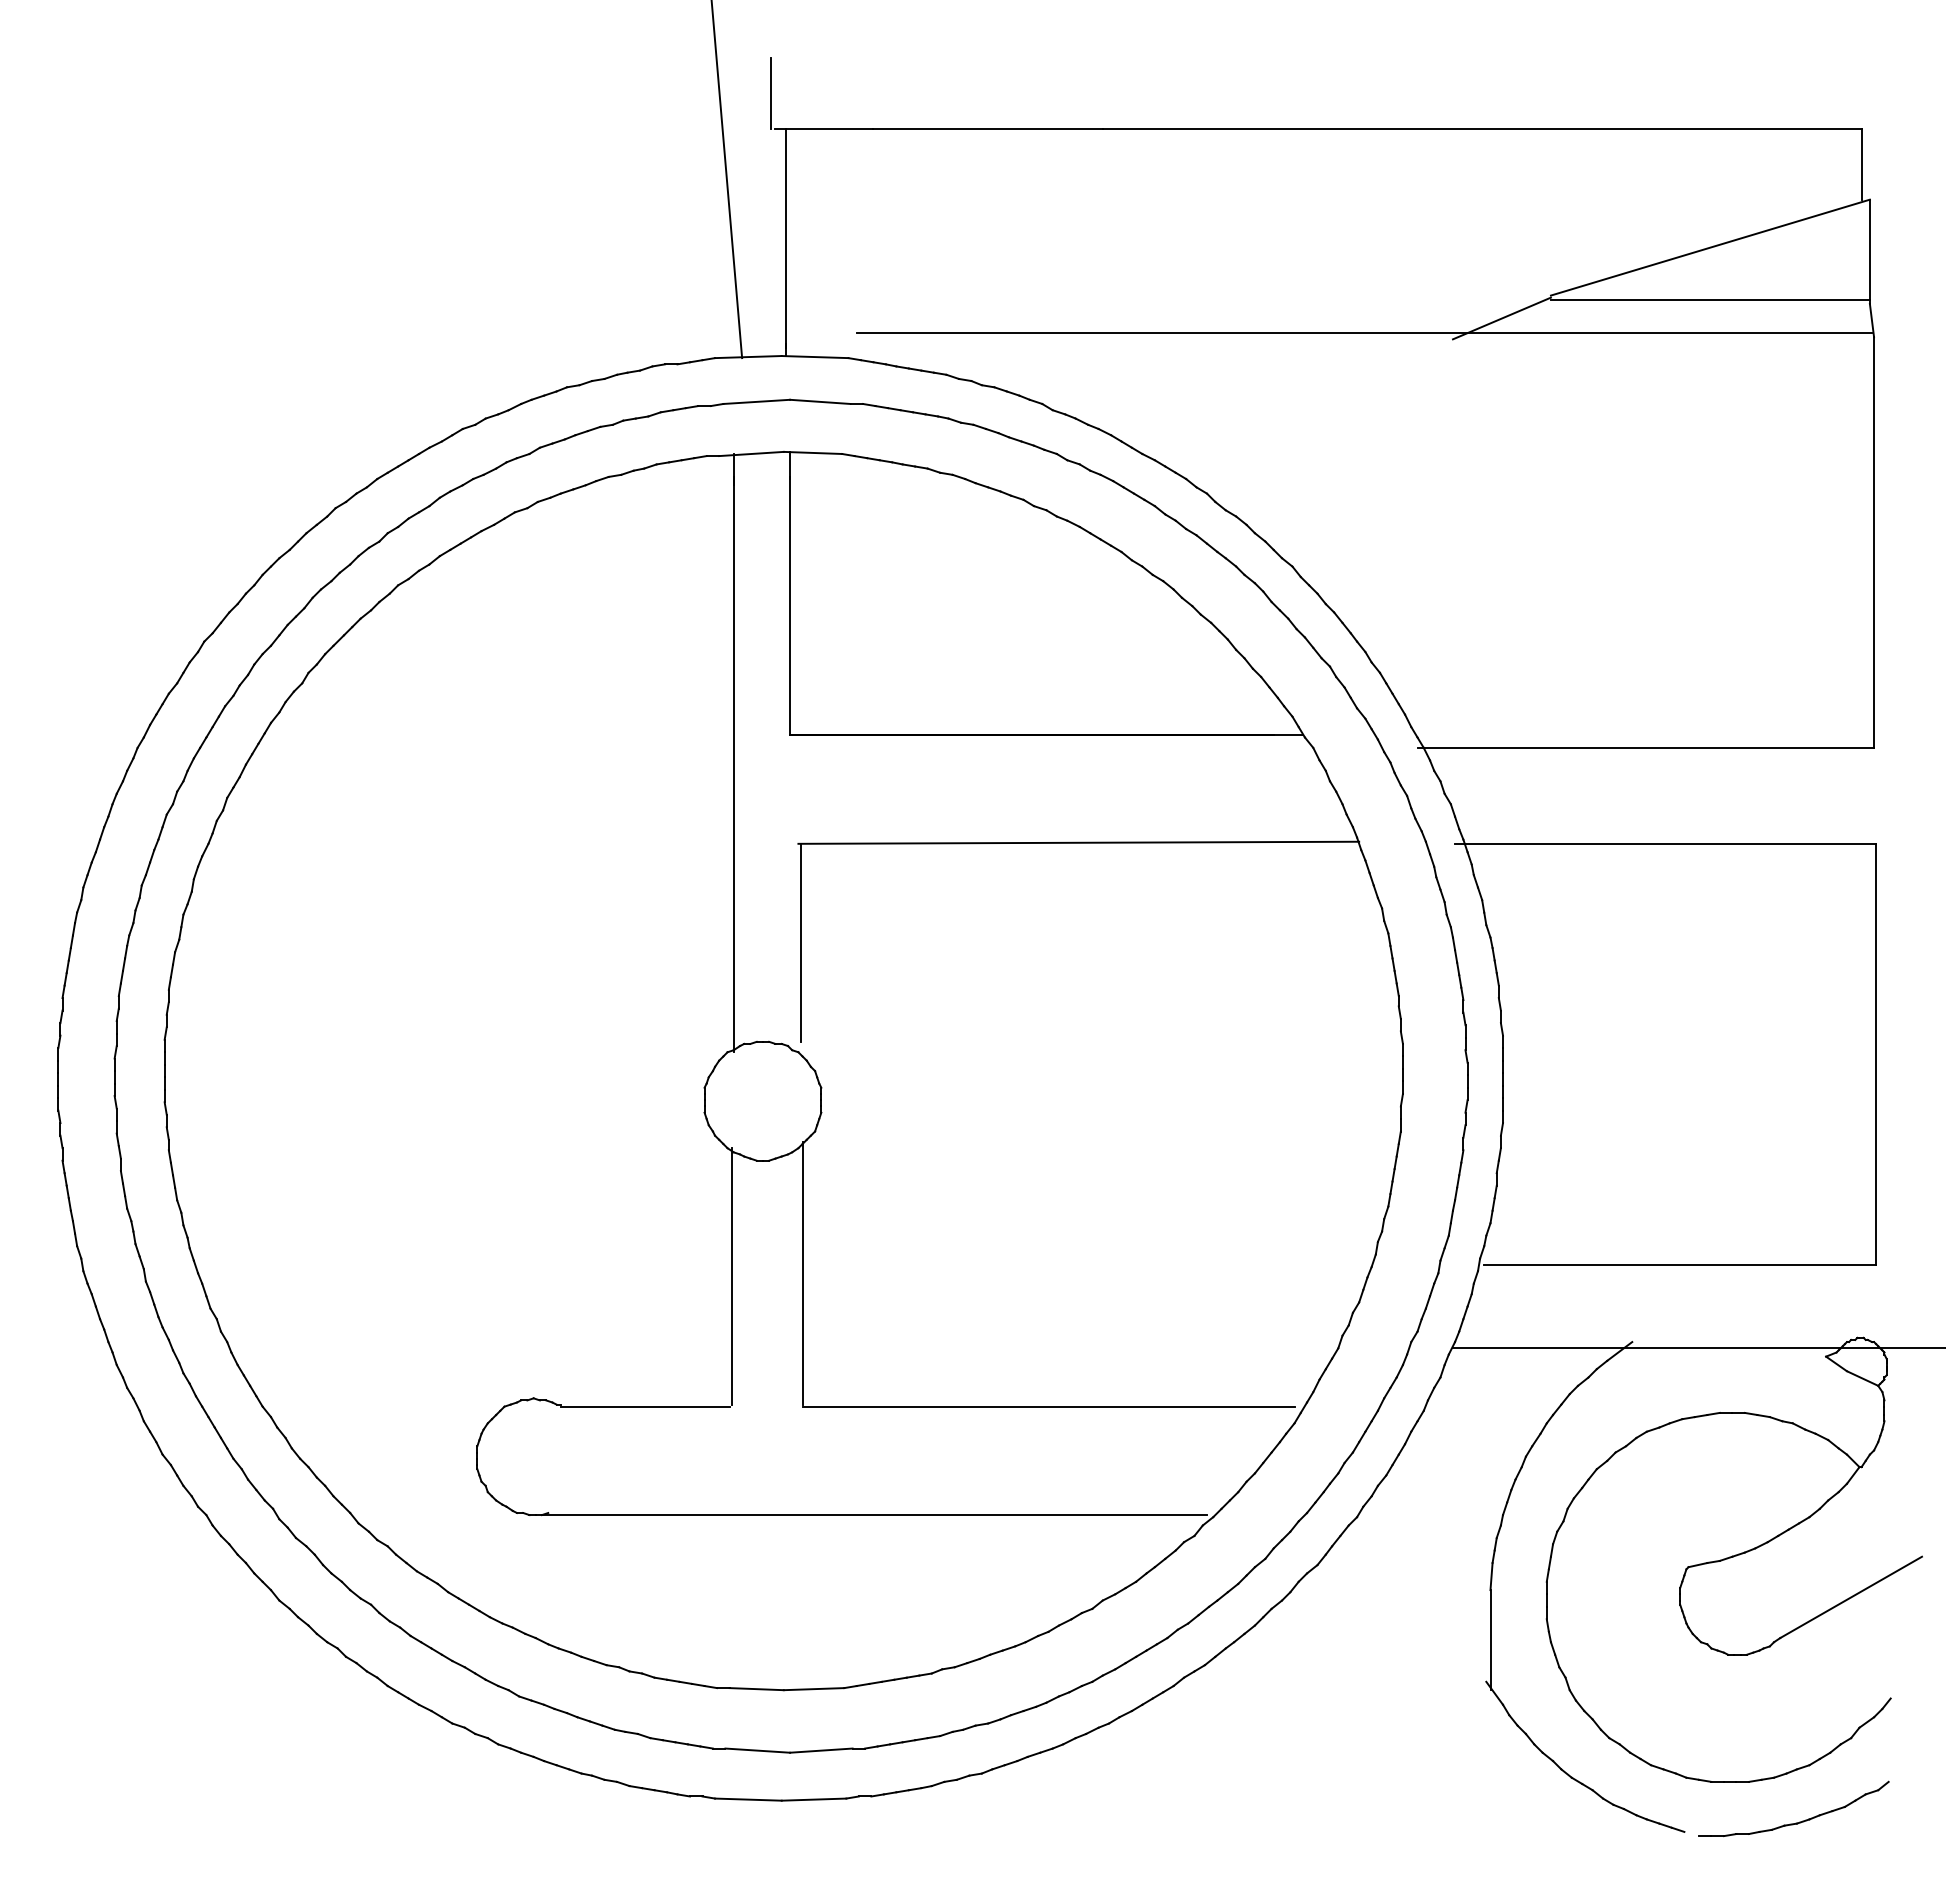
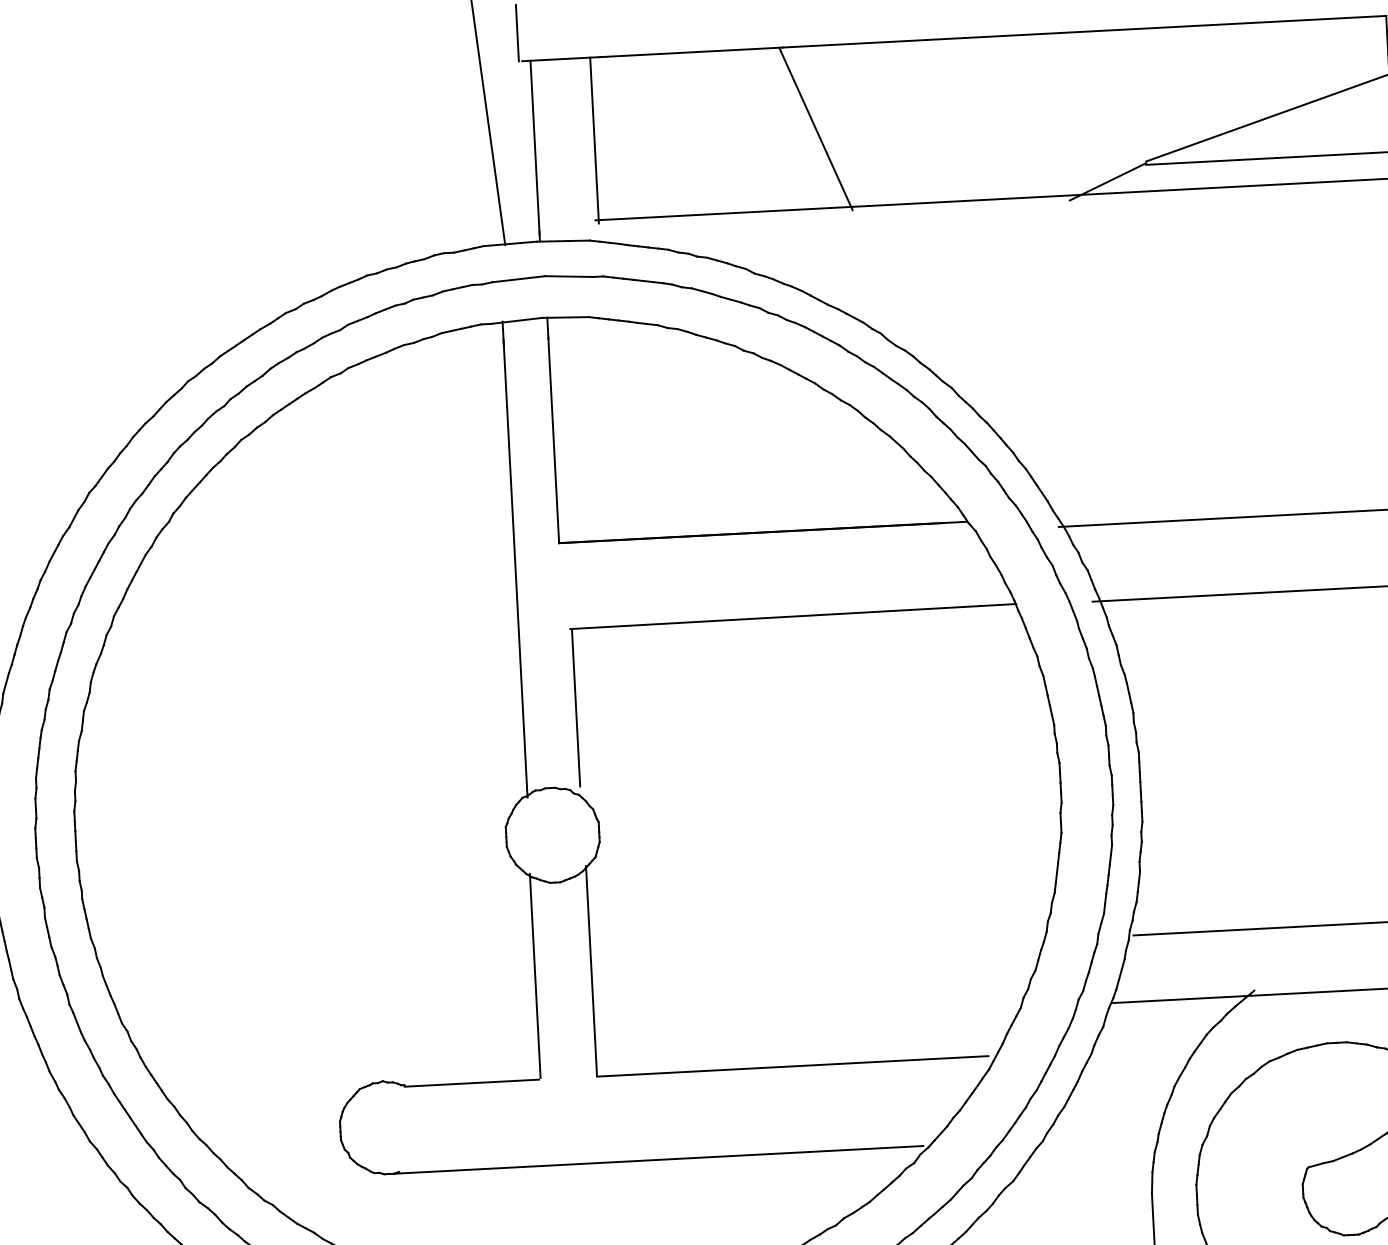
line: (860, 232) -> (594, 140), added
line: (1138, 232) -> (815, 128), added

